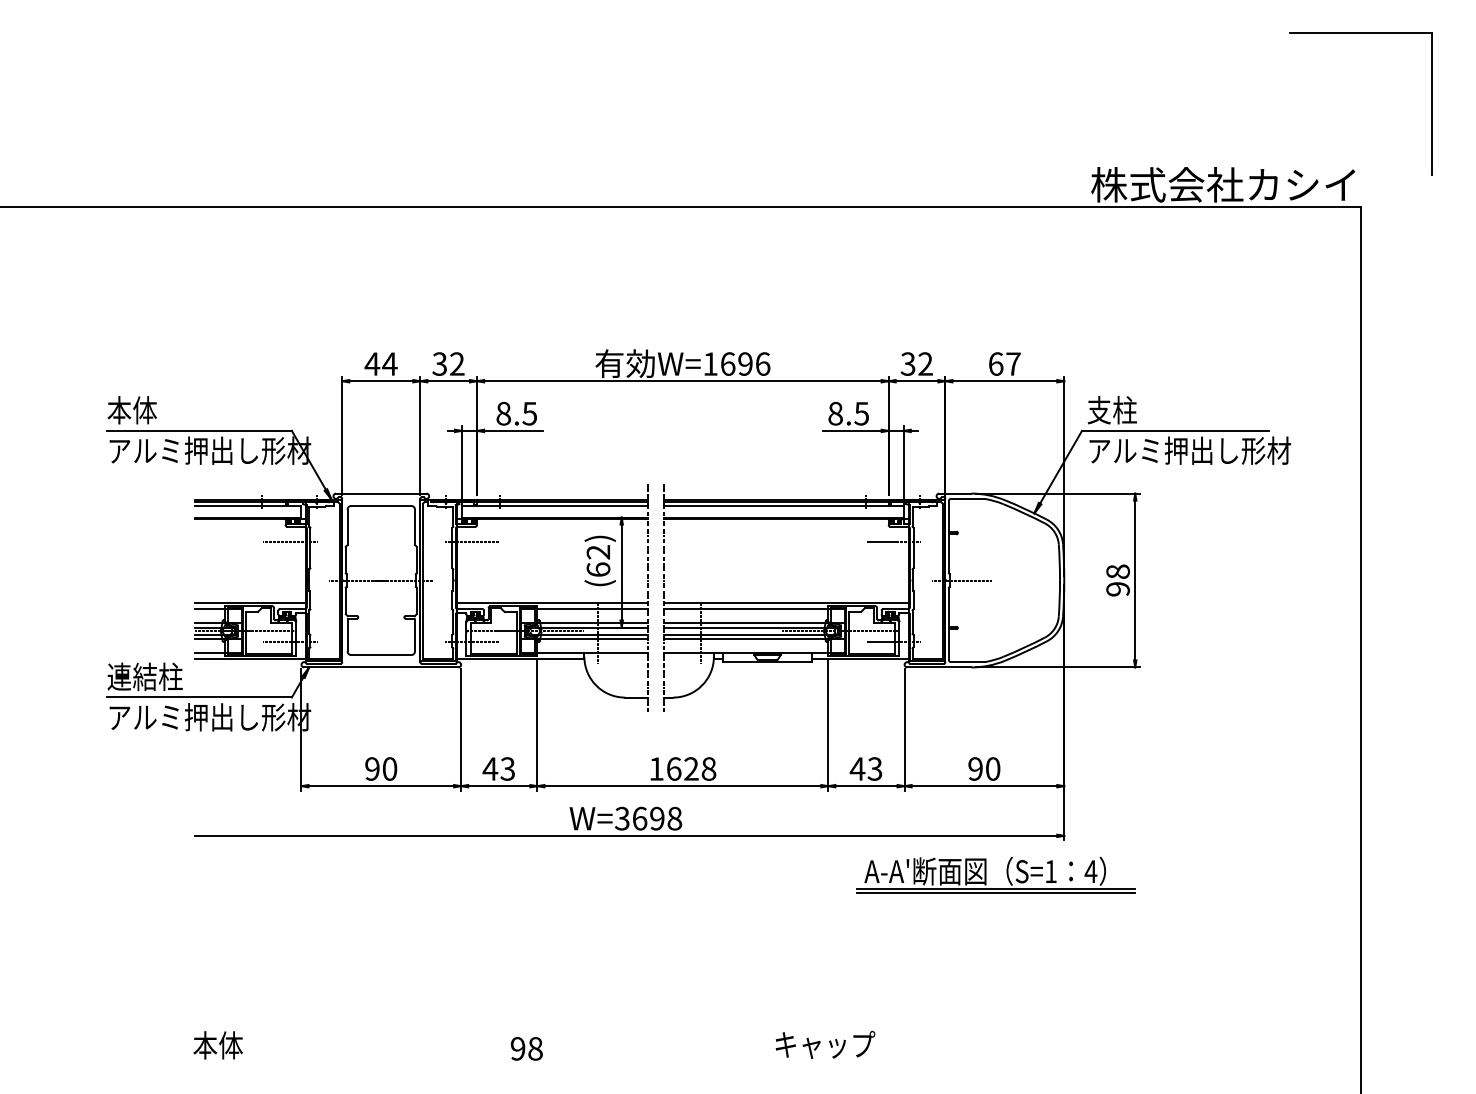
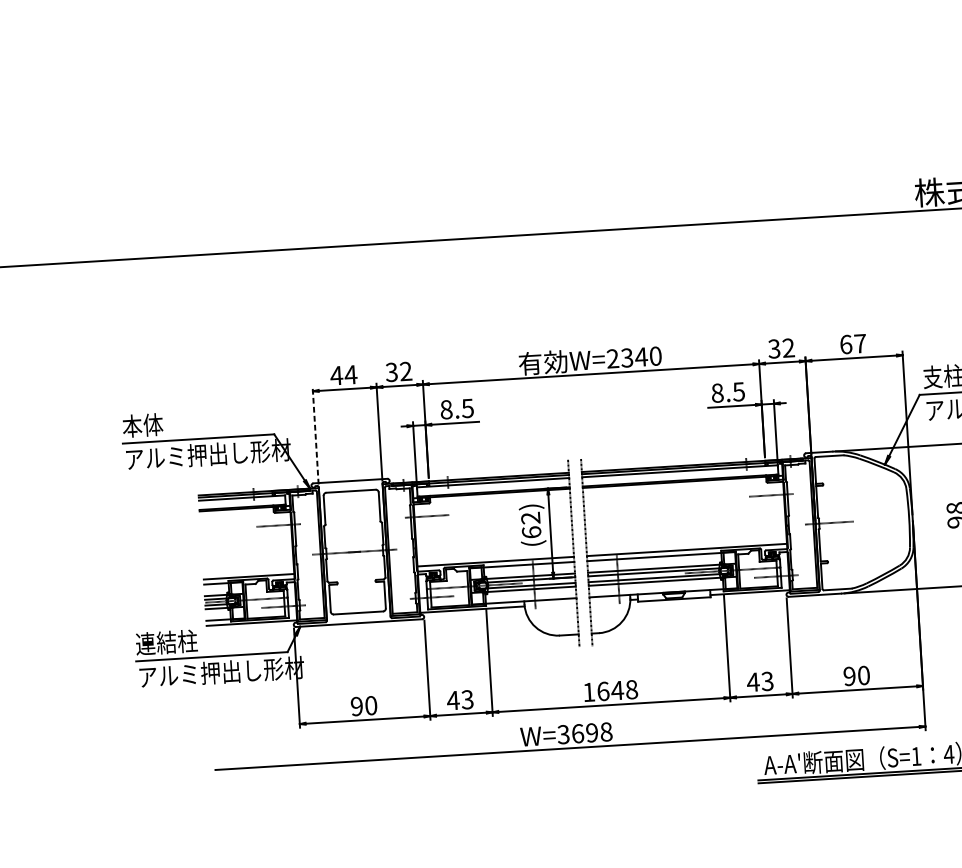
text: (736, 363) -> (634, 357), W=1696 -> W=2340
line: (342, 435) -> (315, 435), solid -> dashed
text: (691, 768) -> (617, 690), 1628 -> 1648

